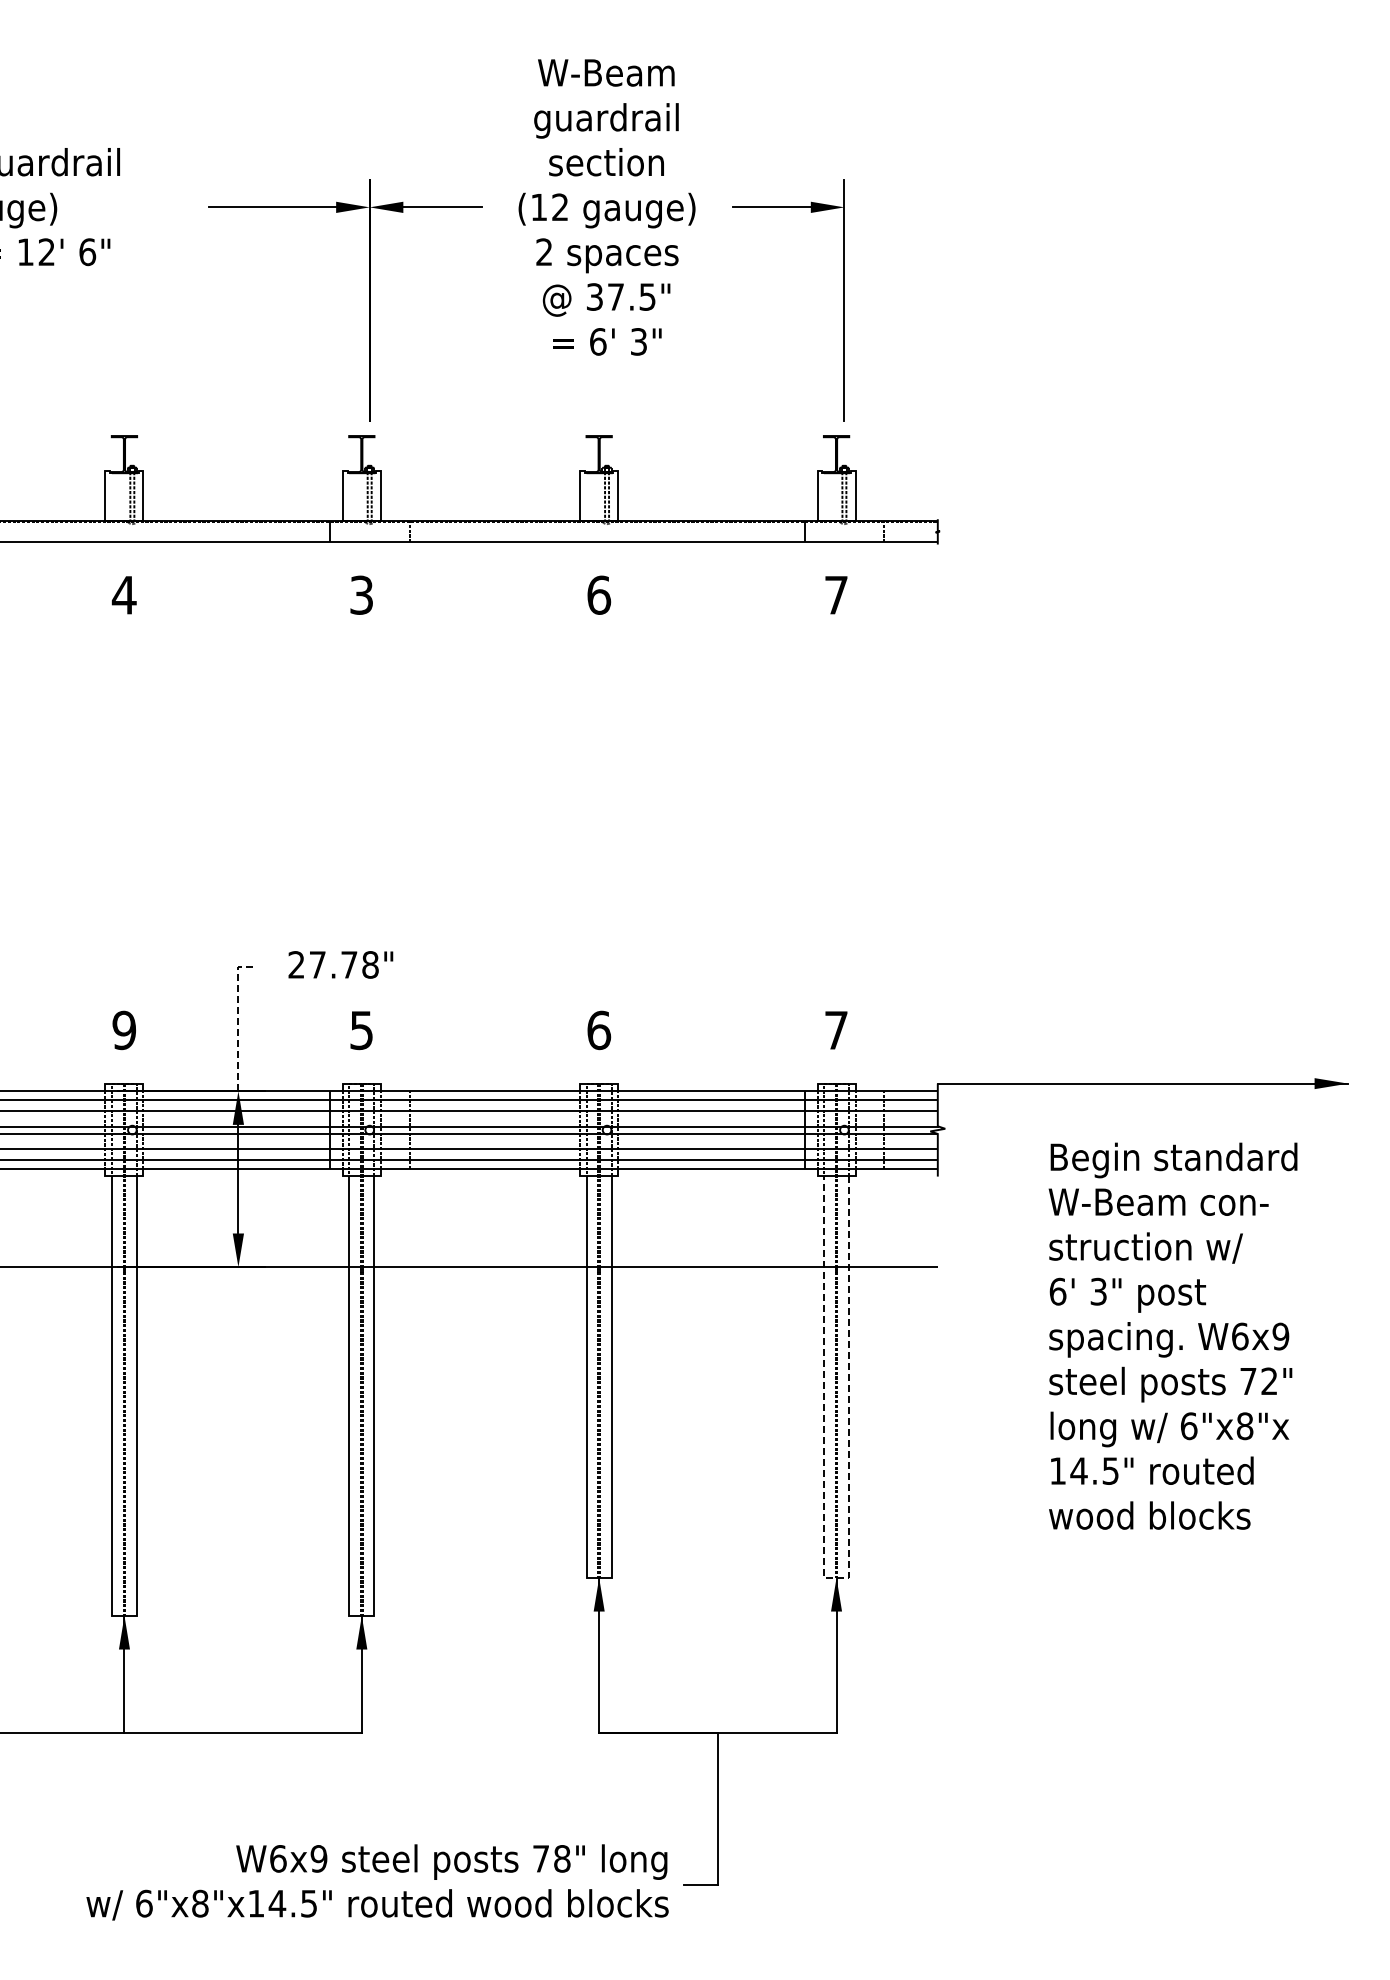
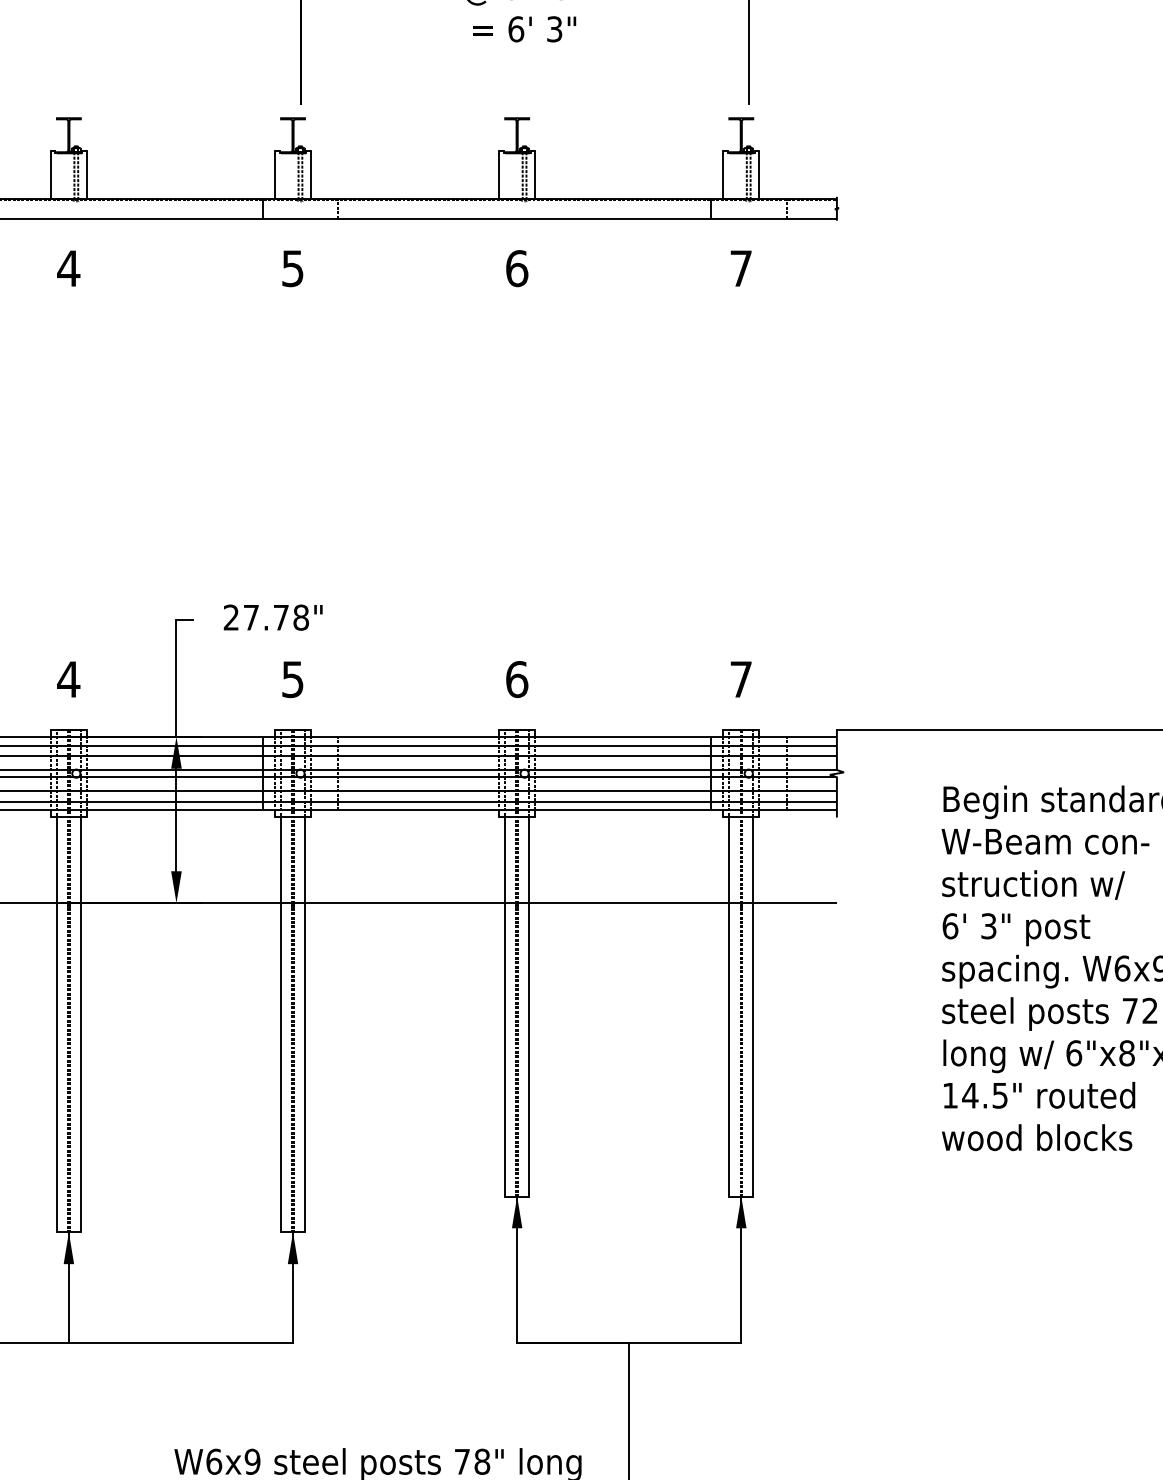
text: (361, 594) -> (292, 267), 3 -> 5
line: (238, 1018) -> (176, 668), dashed -> solid
text: (123, 1030) -> (67, 679), 9 -> 4
line: (836, 1577) -> (741, 1196), dashed -> solid

